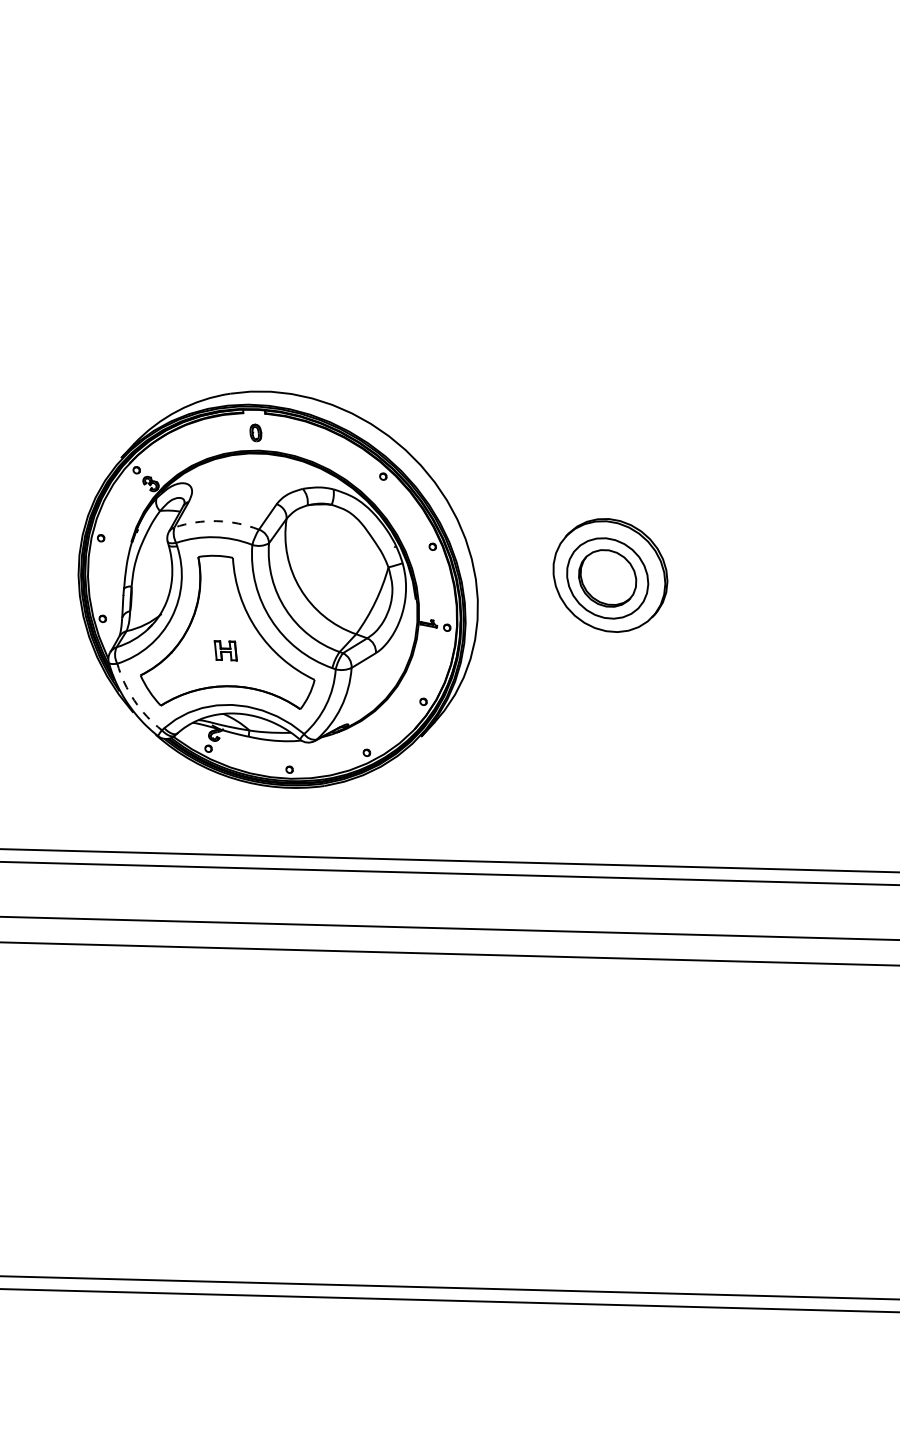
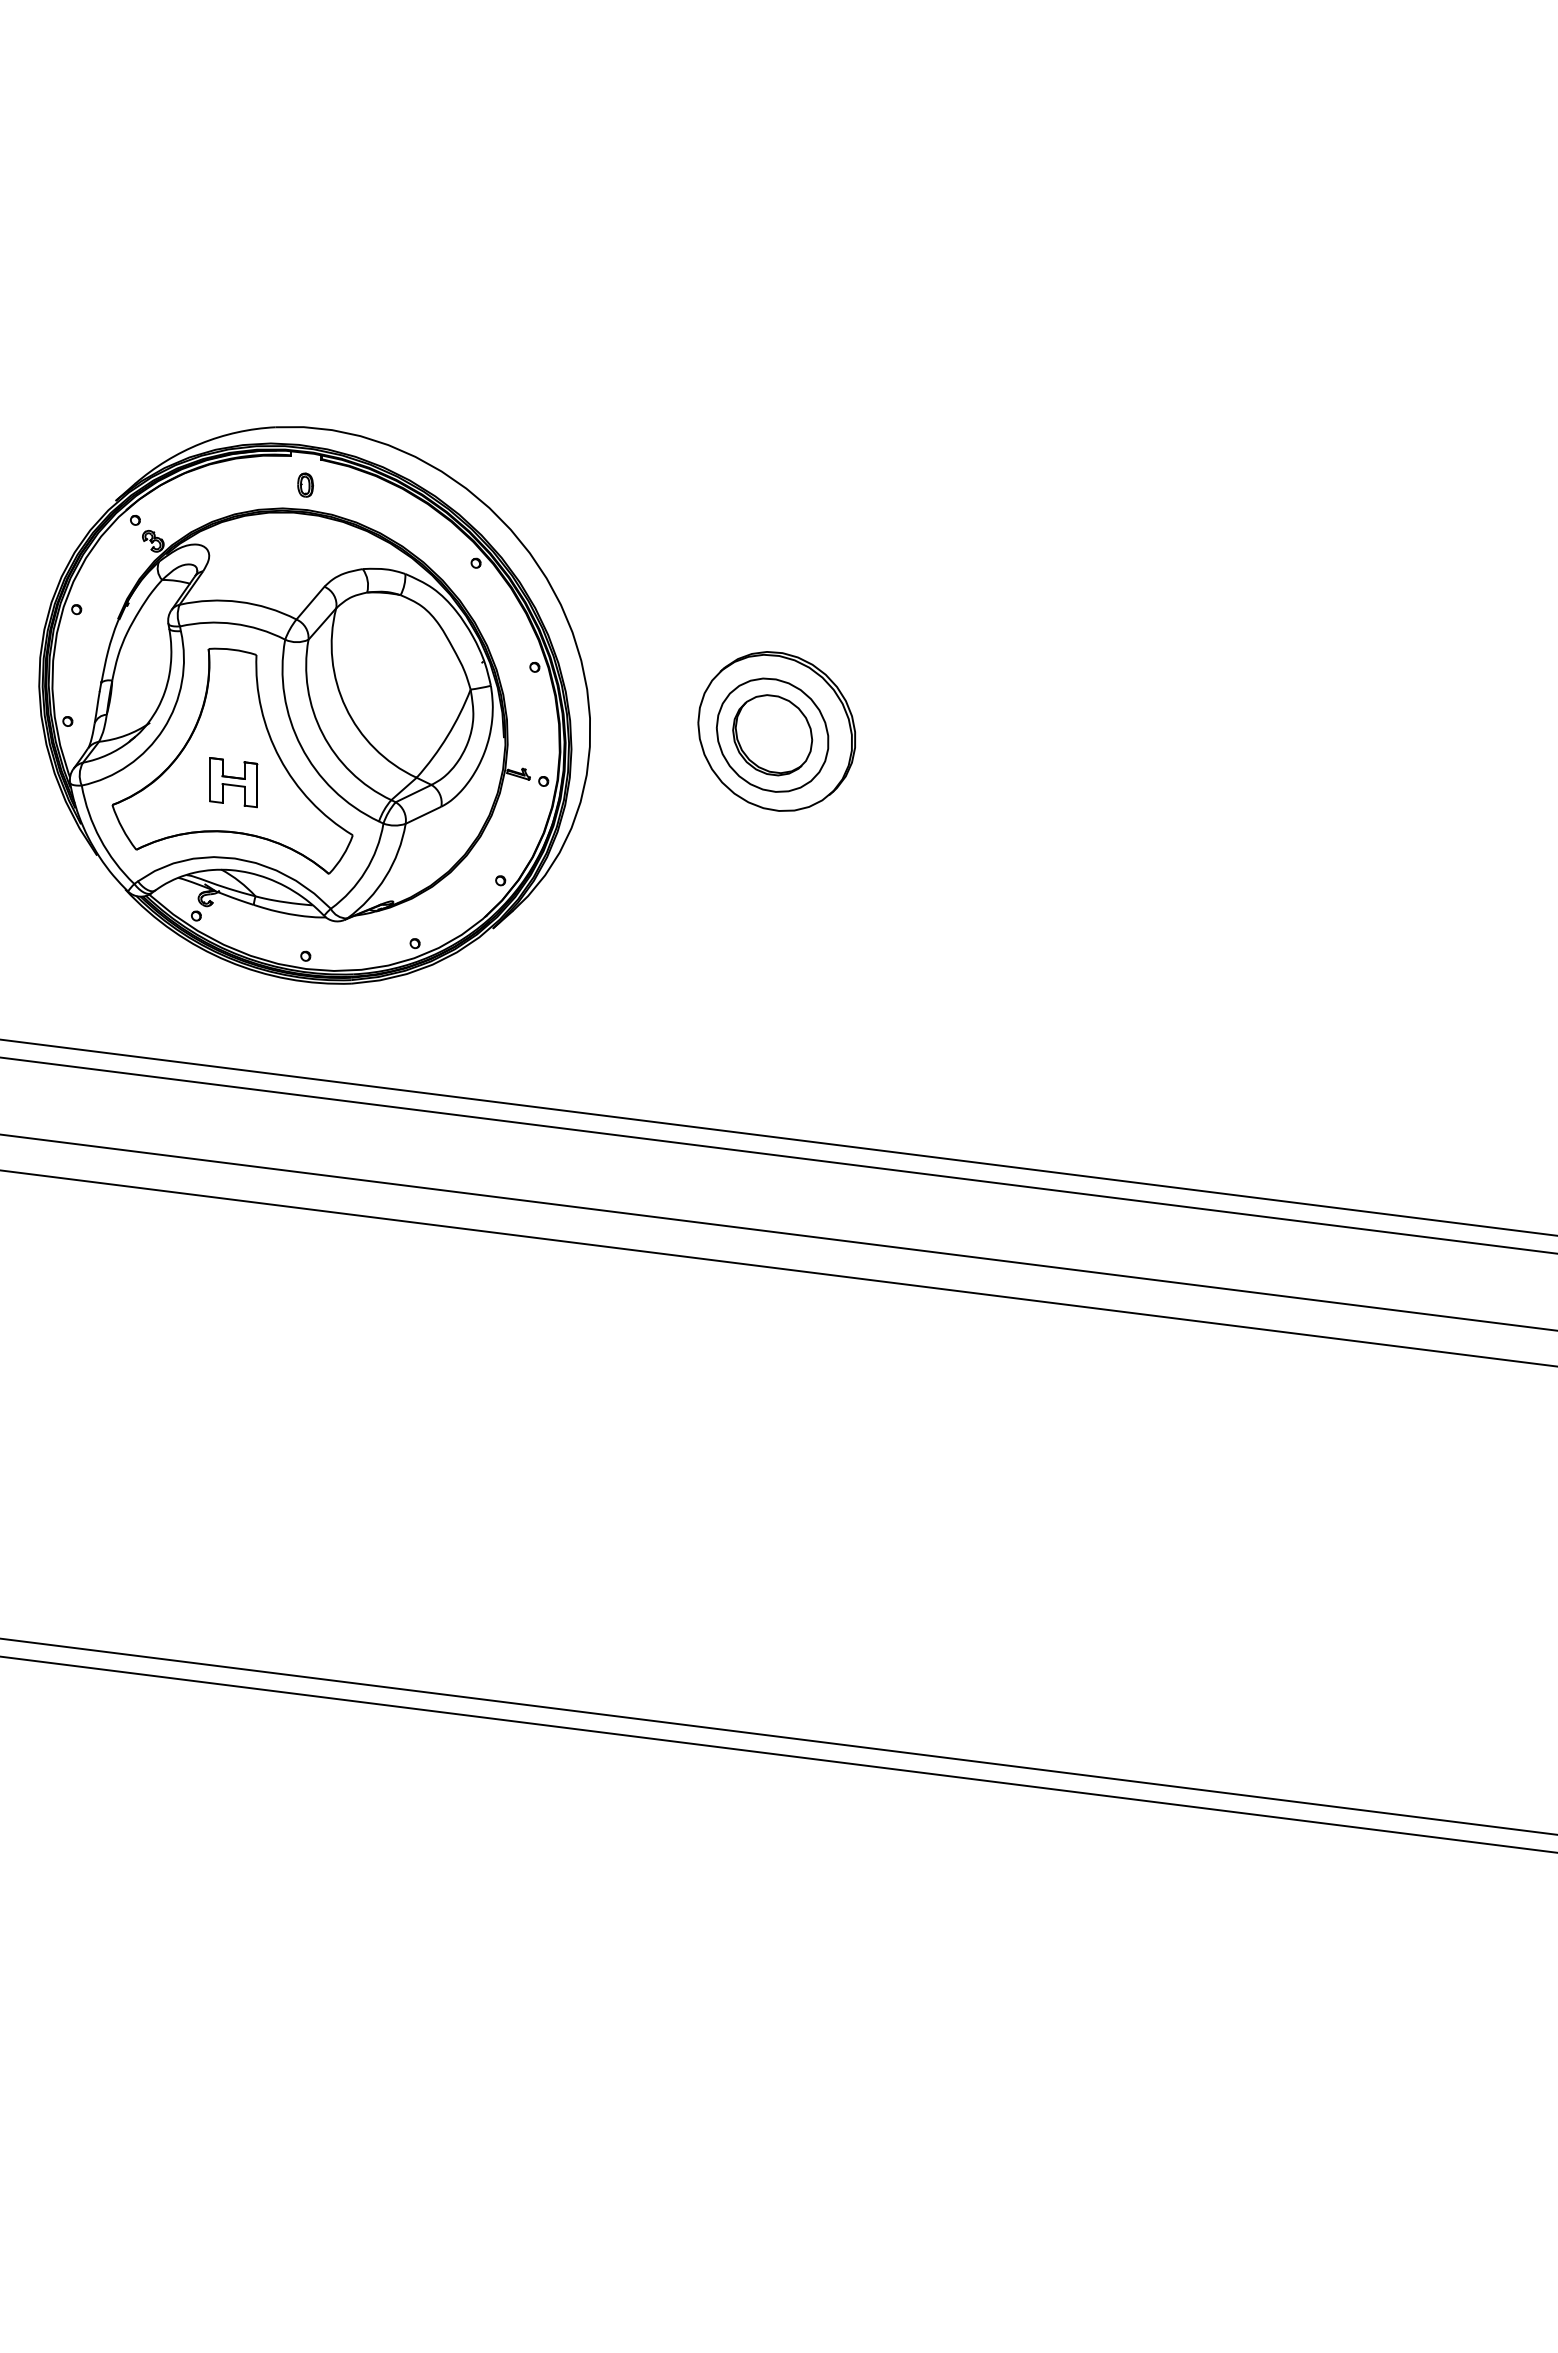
arc: (216, 520) -> (239, 601), dashed -> solid
part: (225, 650) -> (233, 782), size x1.67
arc: (134, 700) -> (100, 838), dashed -> solid

